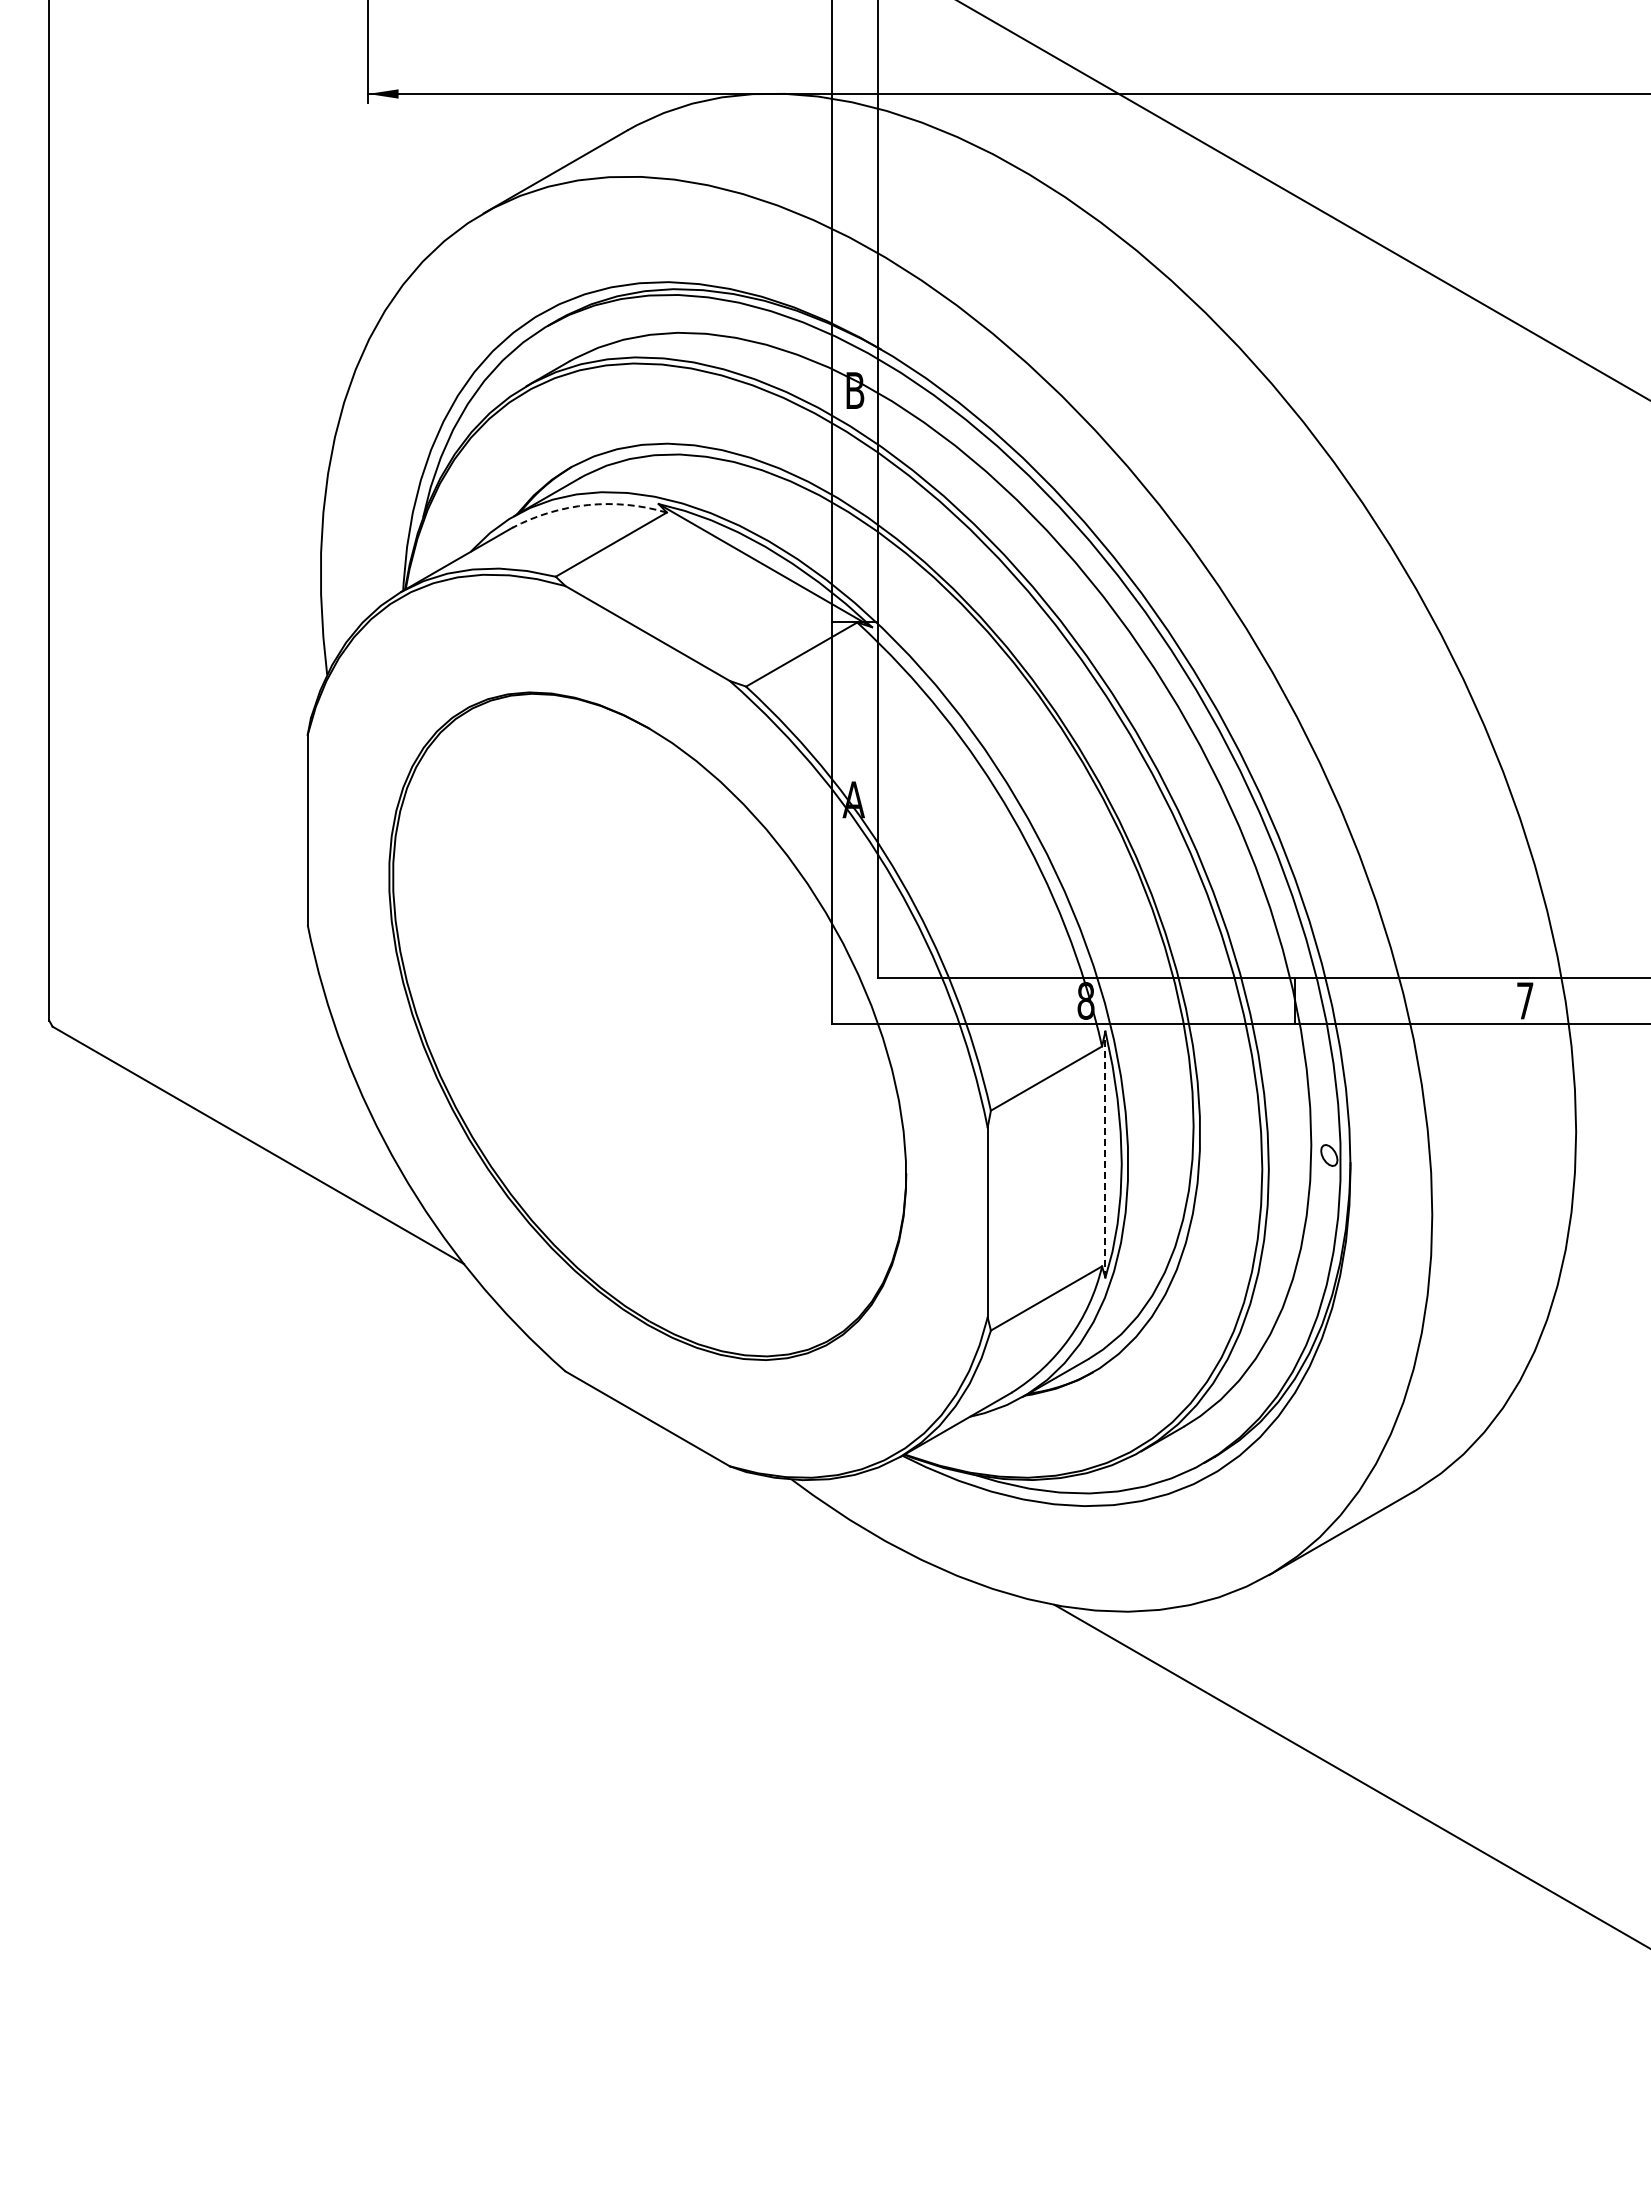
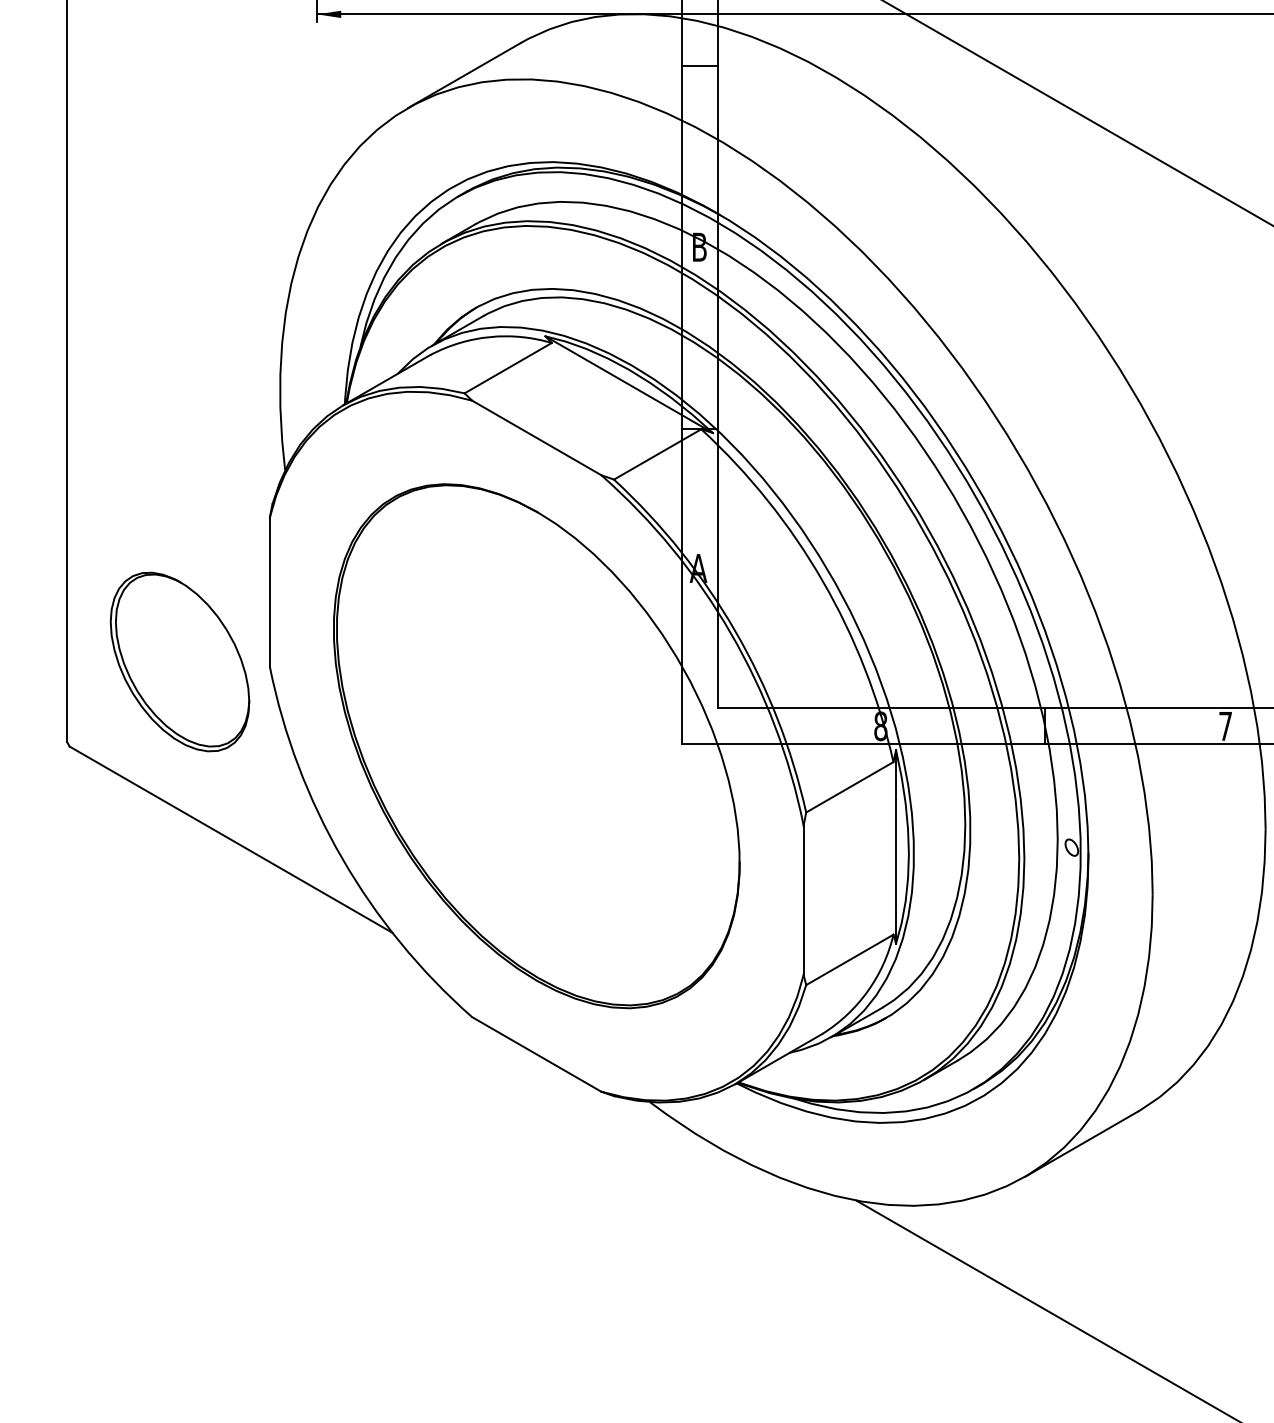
line: (855, 159) -> (699, 65), added
arc: (588, 505) -> (490, 337), dashed -> solid
part: (193, 918) -> (180, 661), added
line: (1105, 1154) -> (896, 846), dashed -> solid

